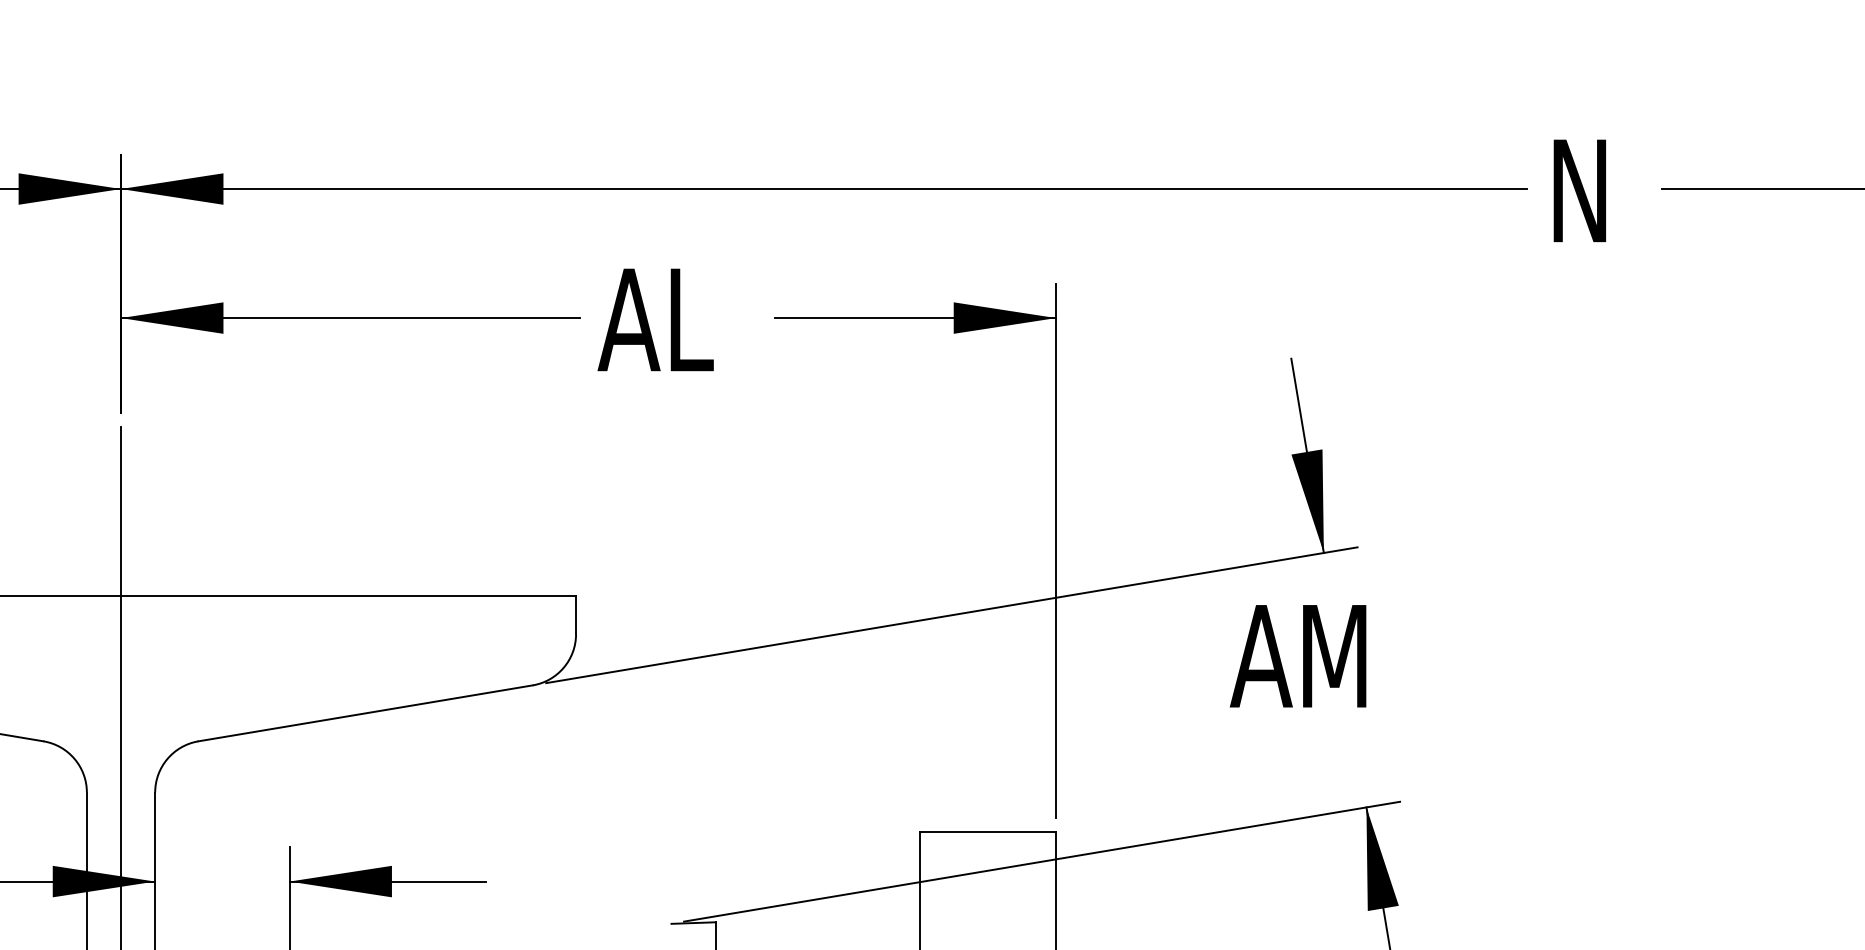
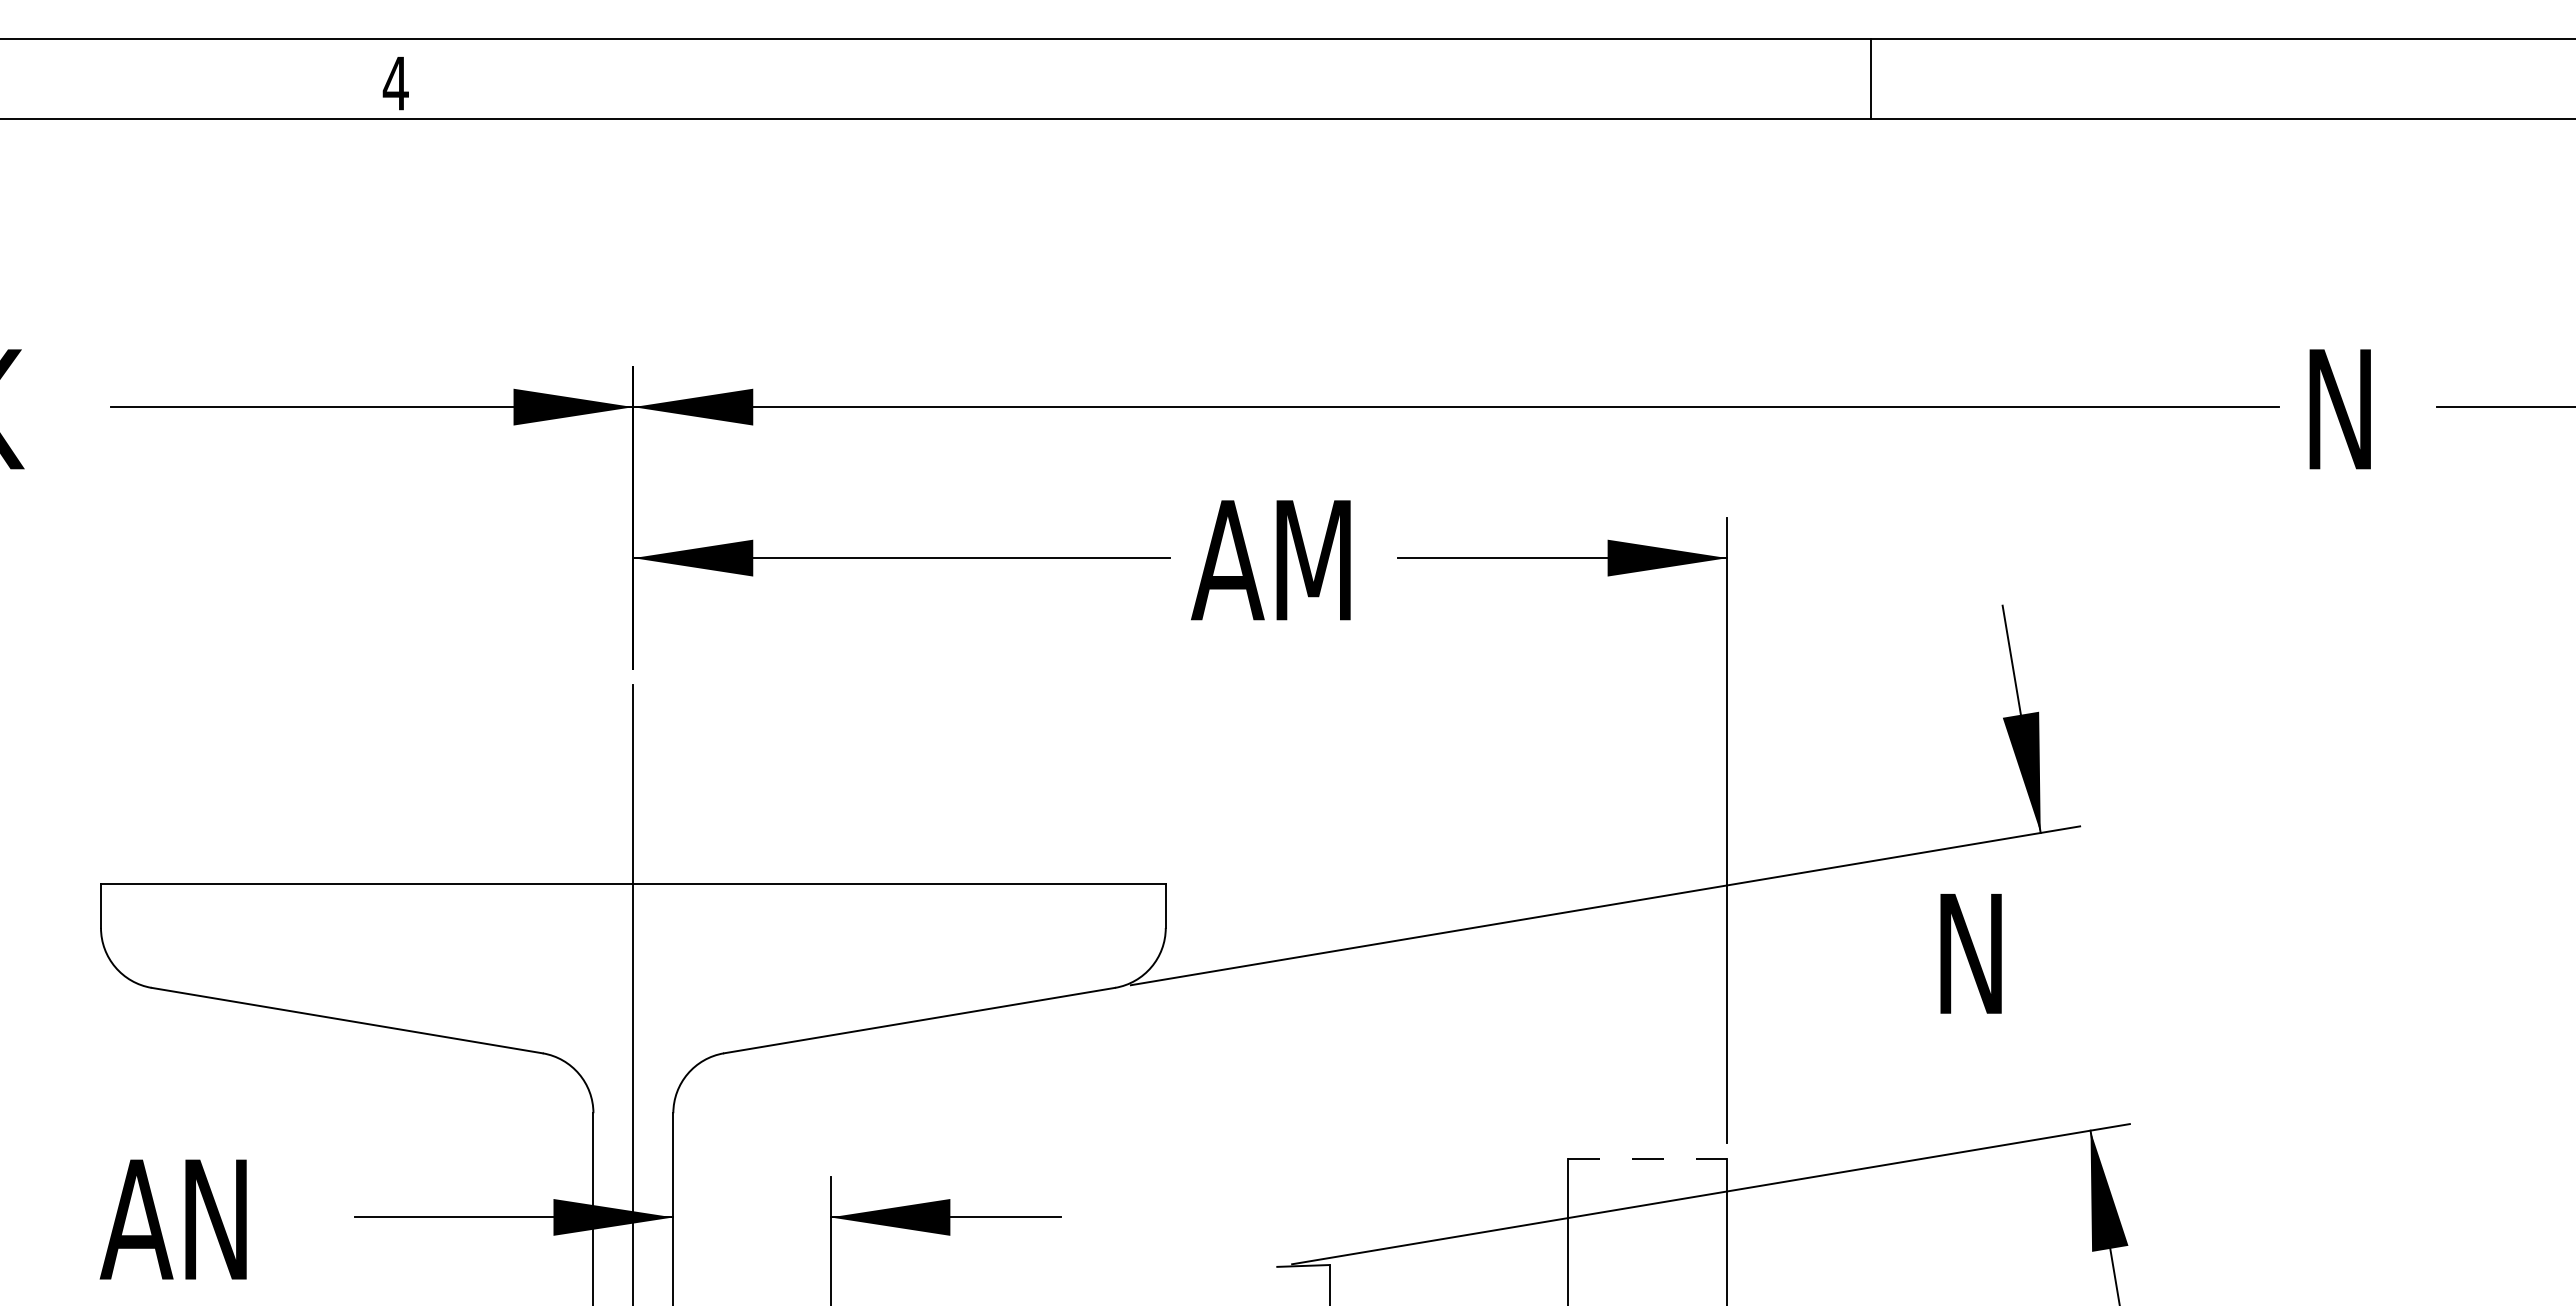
text: (706, 320) -> (1318, 560), AL -> AM
text: (1298, 656) -> (2010, 953), AM -> N
line: (987, 831) -> (1647, 1158), solid -> dashed

